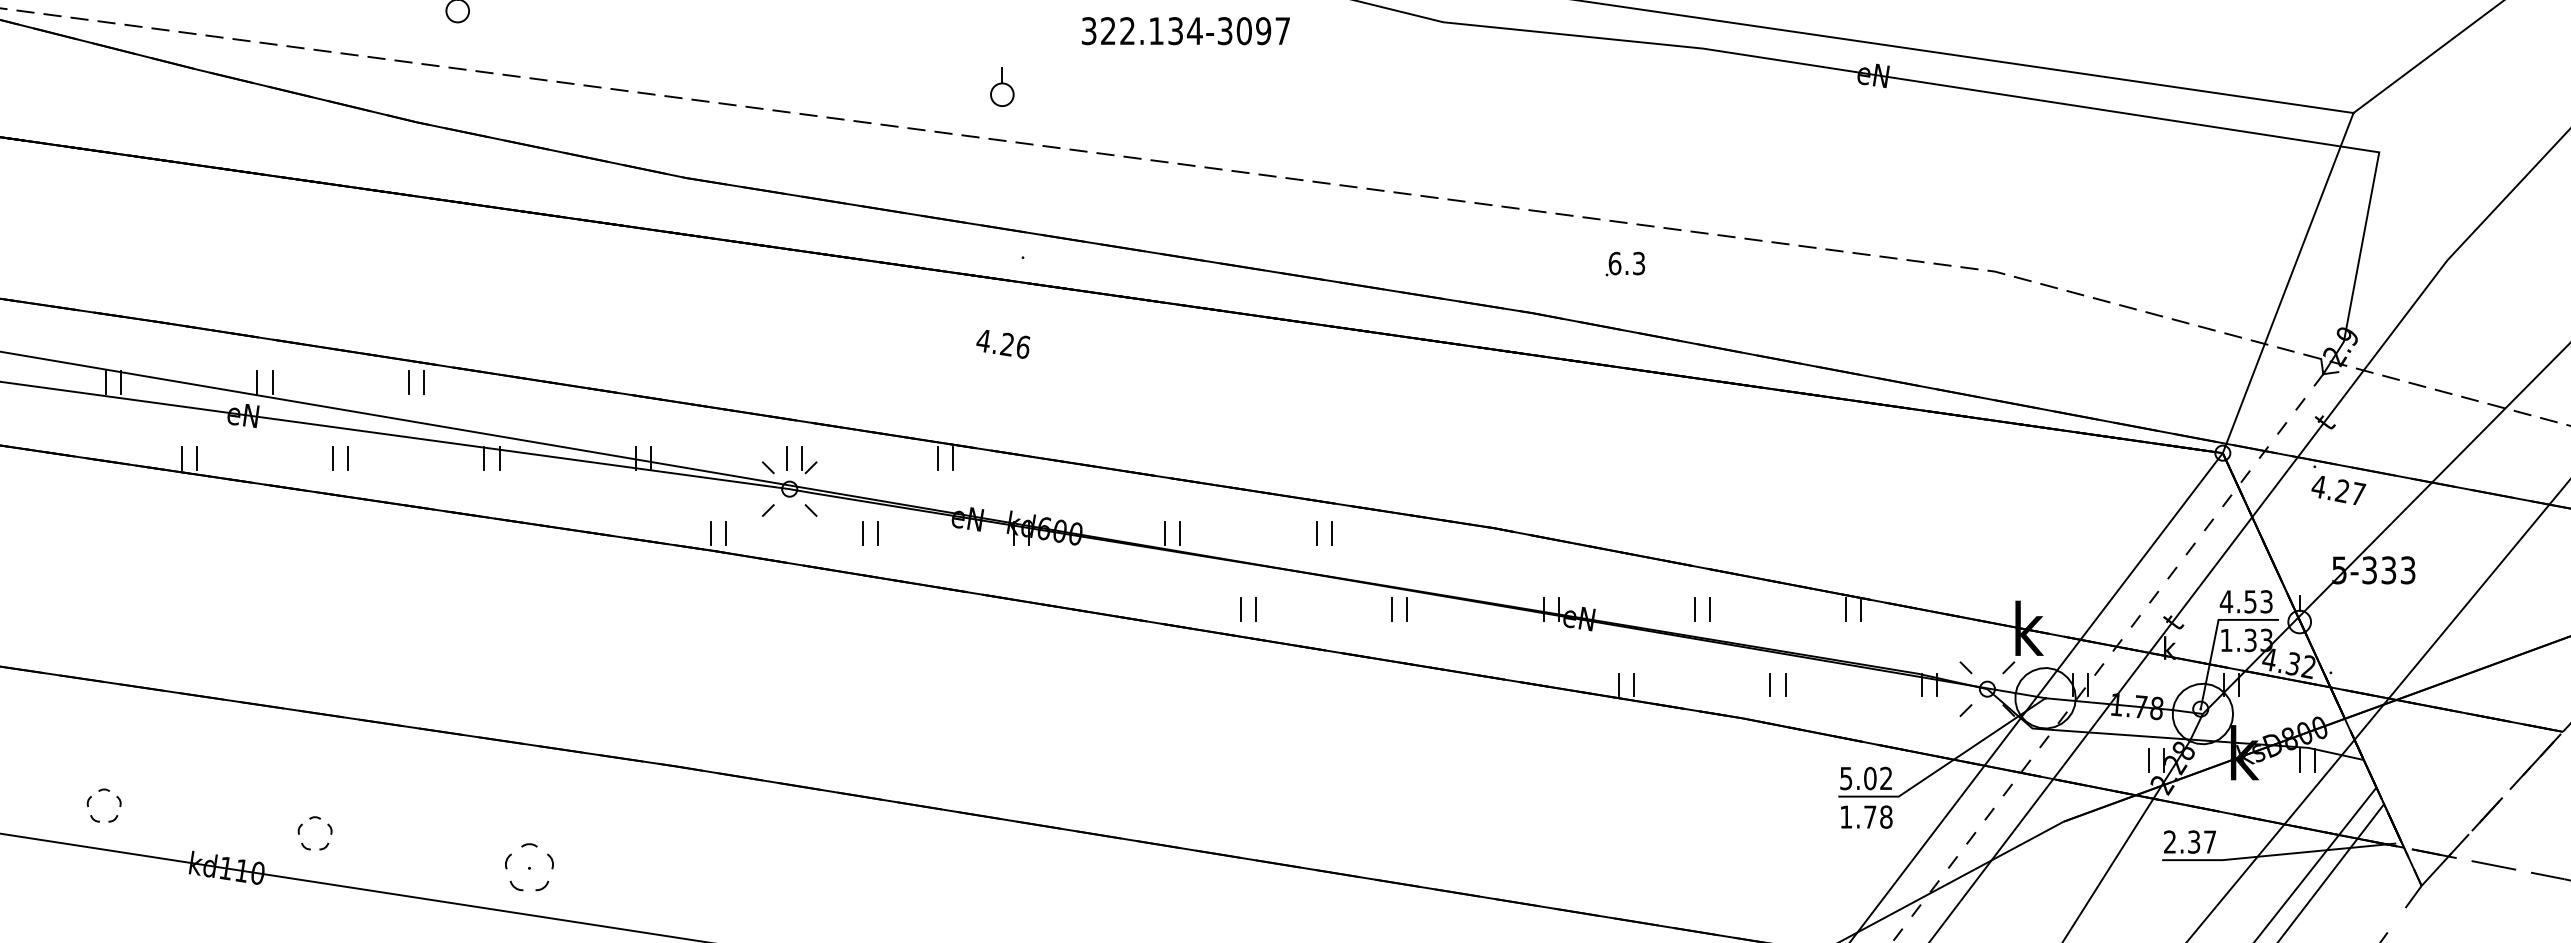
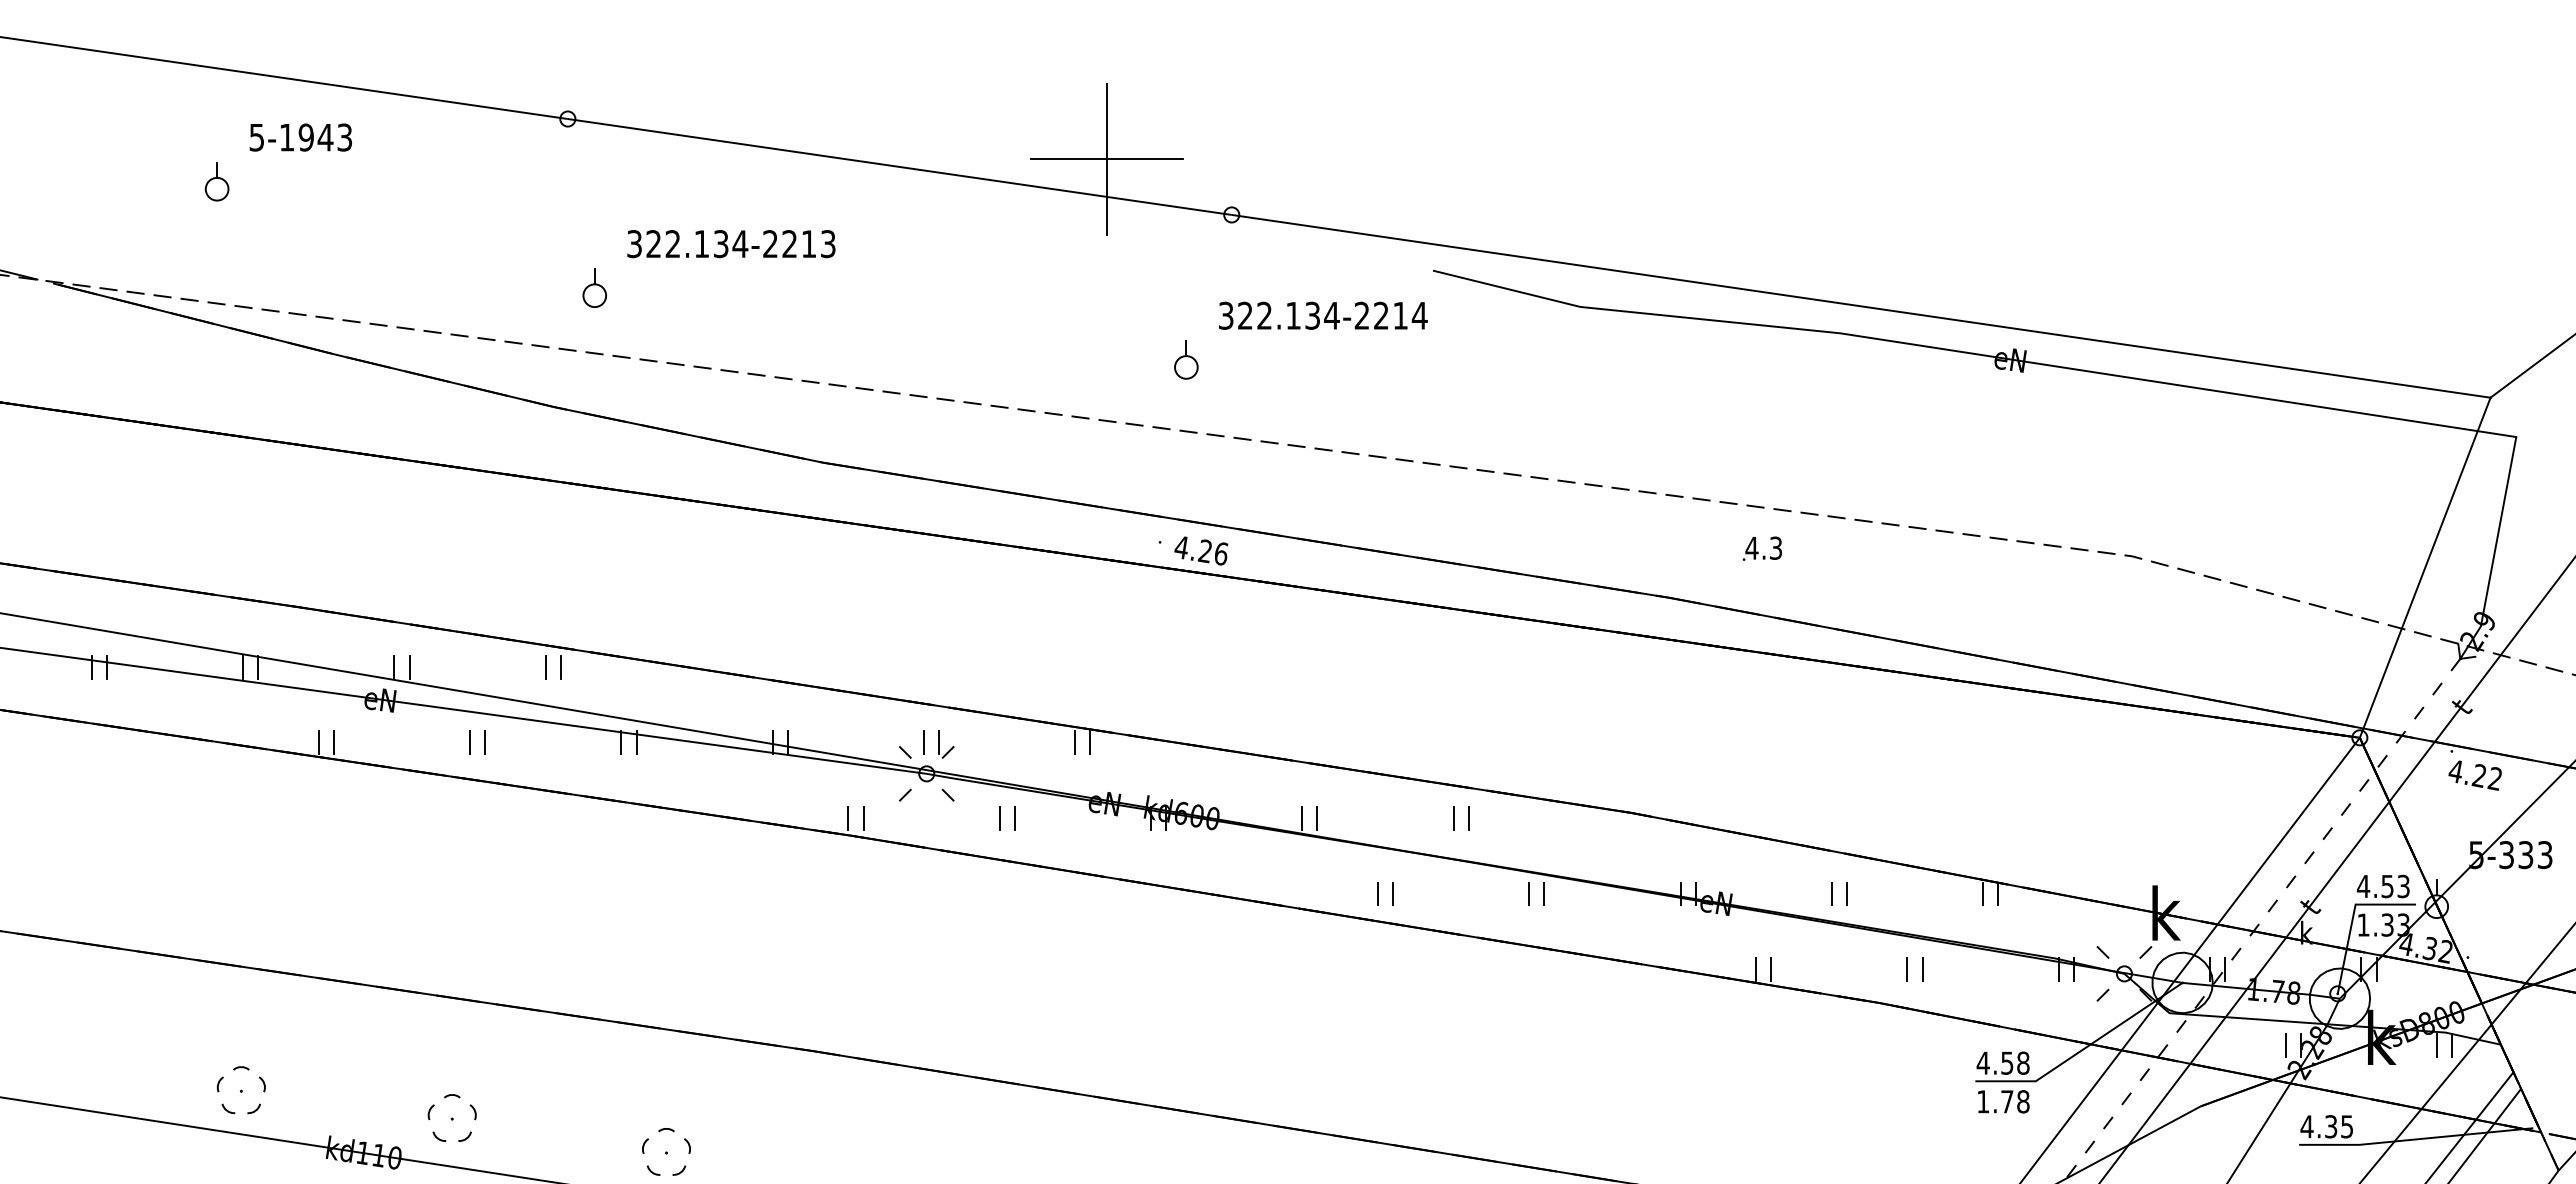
text: (1253, 30) -> (1390, 315), 322.134-3097 -> 322.134-2214
part: (1002, 86) -> (1186, 359), moved
text: (1614, 262) -> (1751, 547), 6.3 -> 4.3
text: (1003, 343) -> (1201, 550), moved
text: (2358, 493) -> (2495, 778), 4.27 -> 4.22
text: (1865, 777) -> (2002, 1062), 5.02 -> 4.58
part: (103, 805) -> (240, 1090), size x1.43
part: (314, 832) -> (451, 1117), size x1.43
text: (2189, 841) -> (2326, 1126), 2.37 -> 4.35

